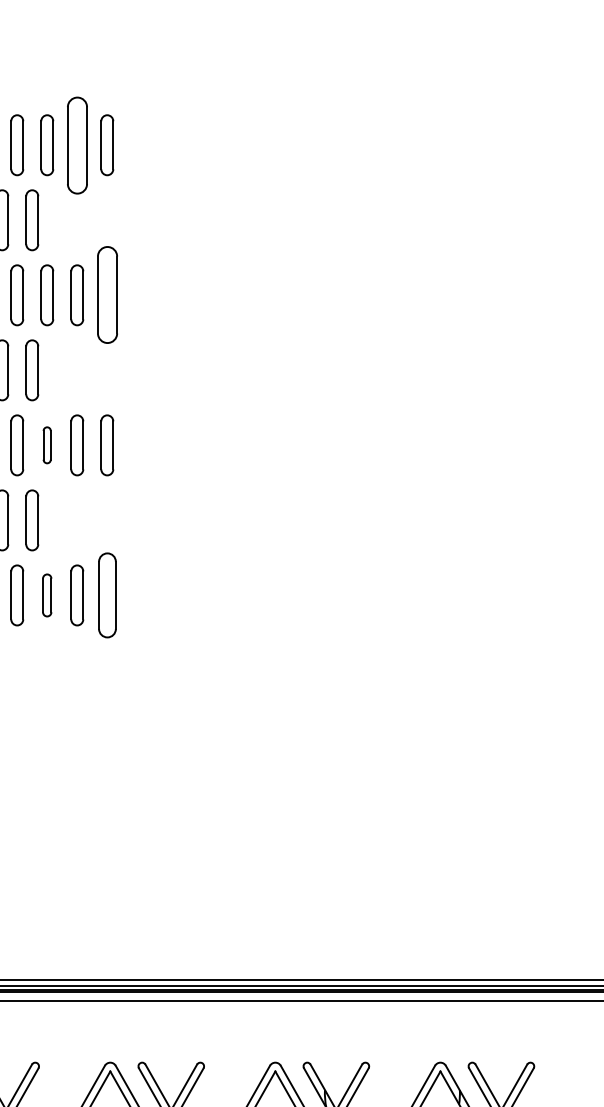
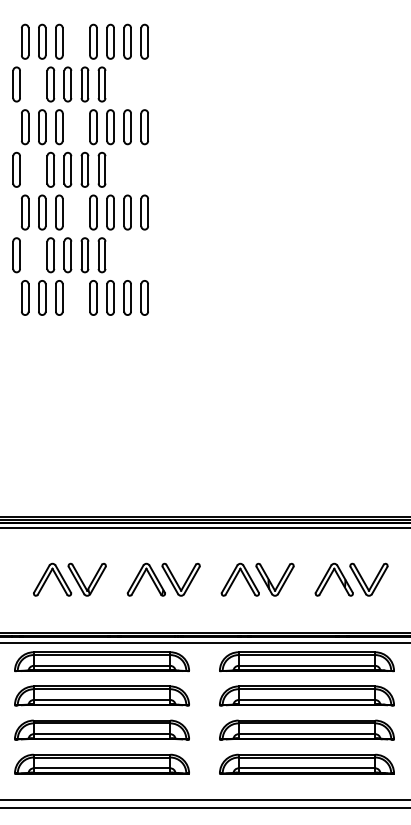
part: (76, 144) -> (127, 41), size x0.62
part: (106, 295) -> (144, 127), size x0.62
part: (47, 445) -> (110, 212), size x1.67
part: (47, 594) -> (110, 297), size x1.43
part: (106, 594) -> (144, 297), size x0.71

